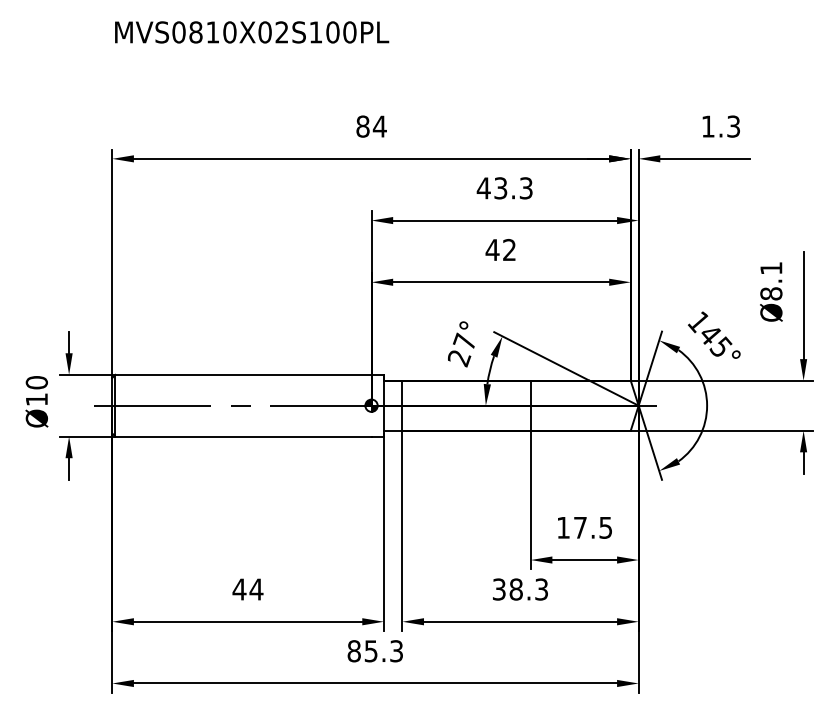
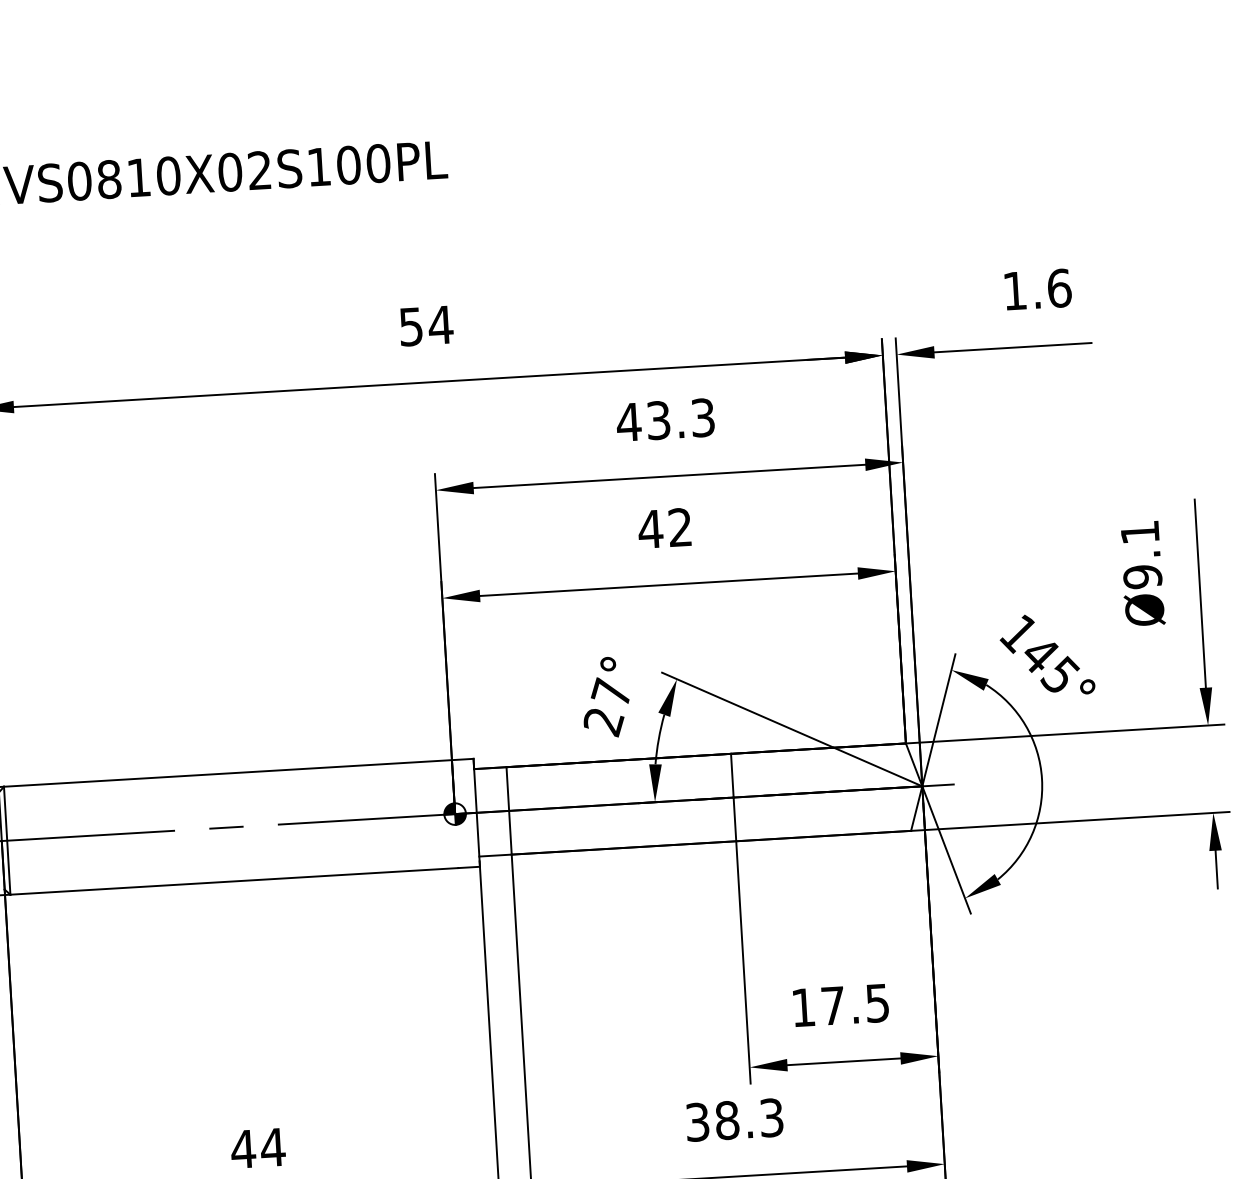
text: (362, 126) -> (410, 326), 84 -> 54
text: (733, 126) -> (1059, 288), 1.3 -> 1.6
text: (771, 293) -> (1142, 576), Ø8.1 -> Ø9.1

